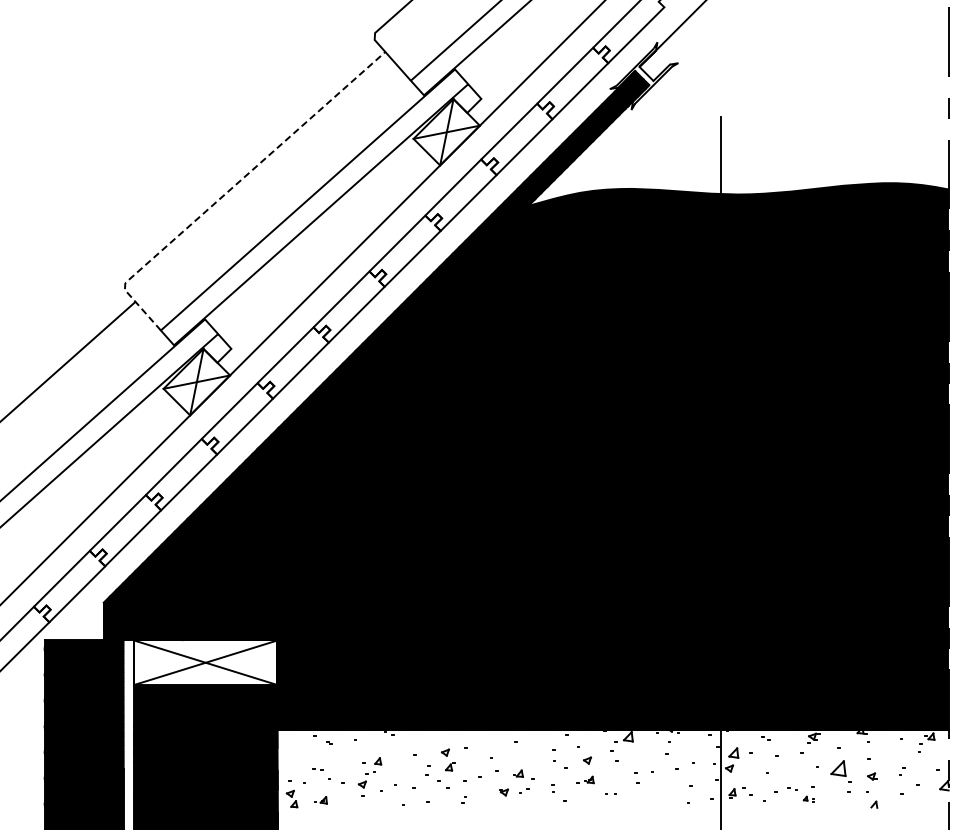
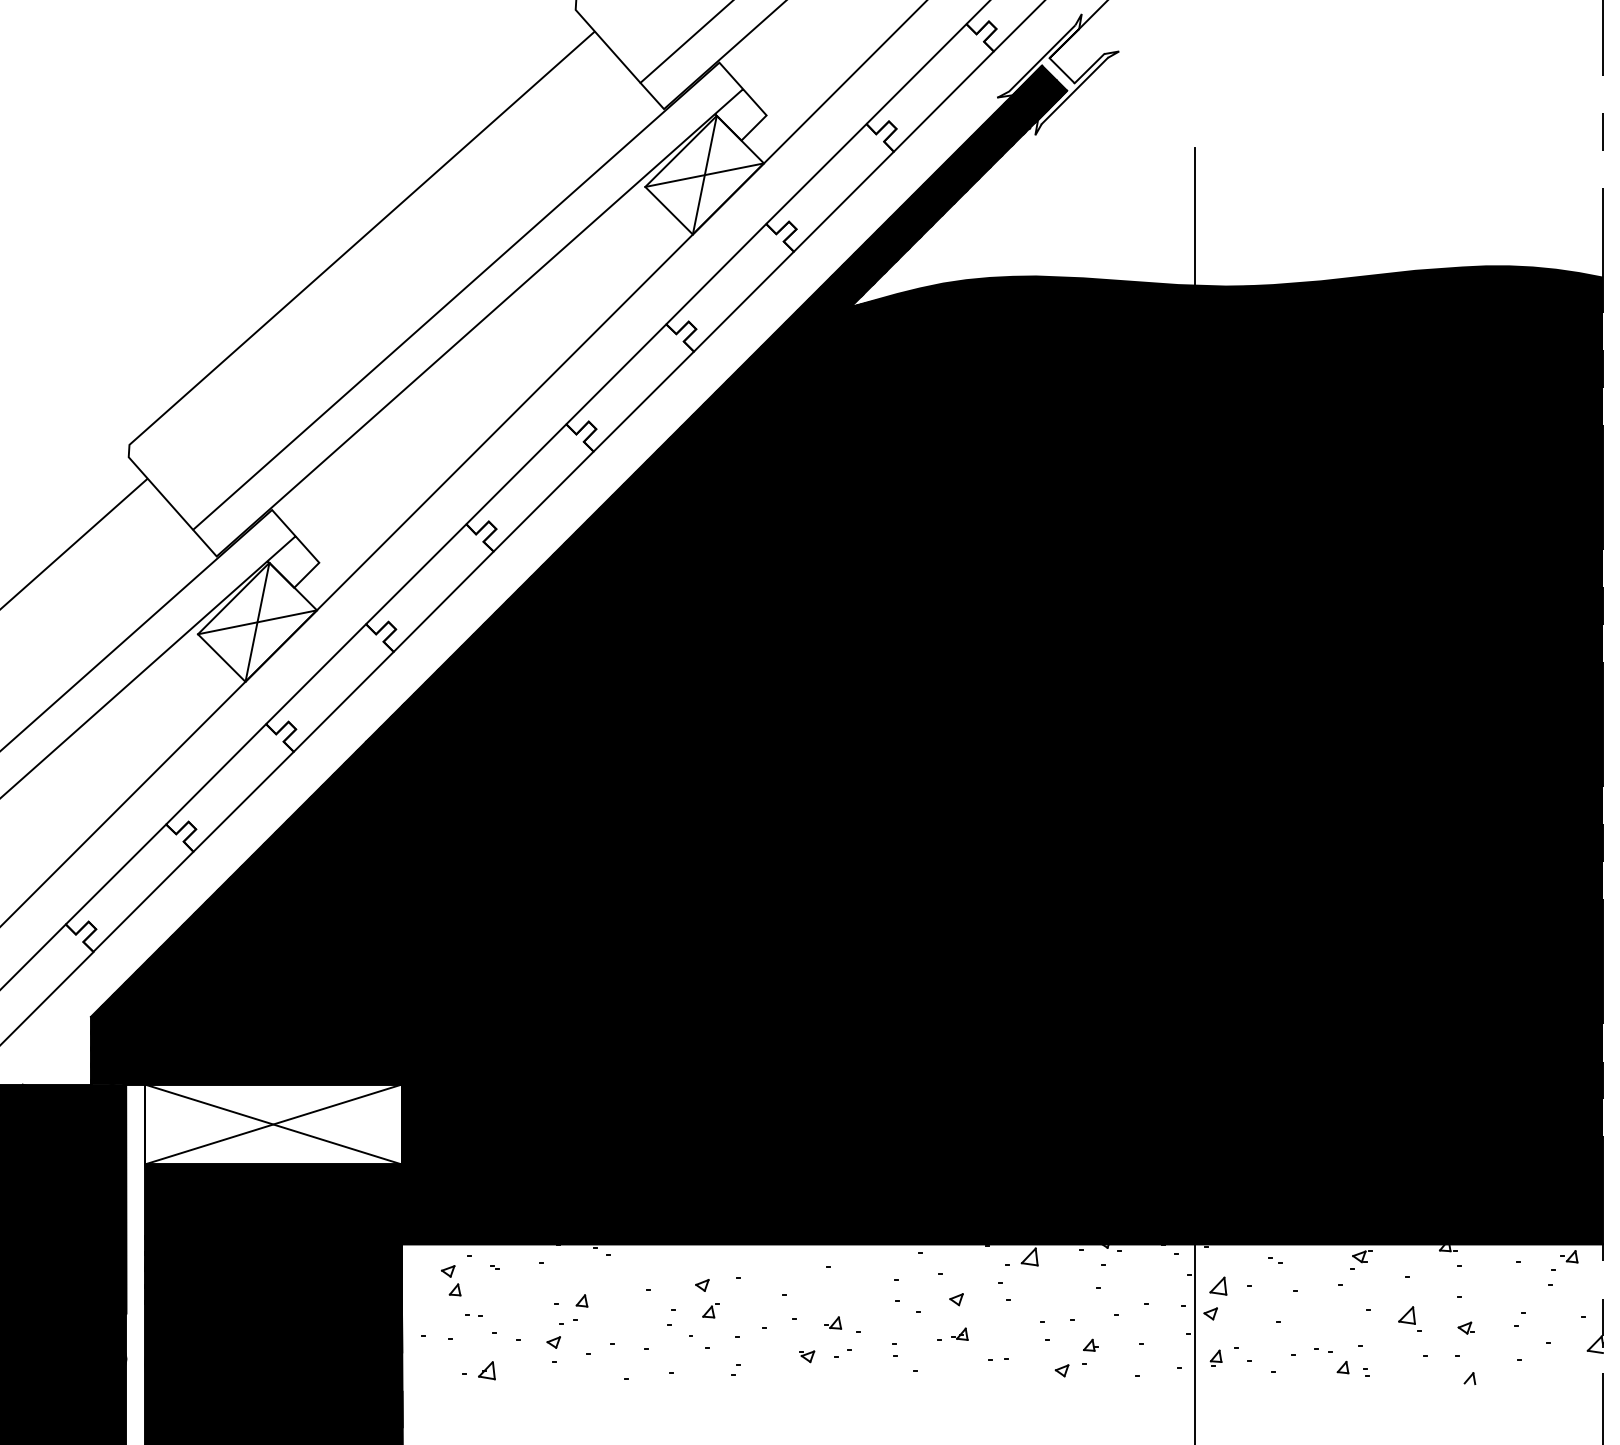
line: (231, 188) -> (319, 275), dashed -> solid
part: (840, 770) -> (1409, 1317), size x0.62
part: (654, 793) -> (1076, 1358), added
part: (291, 798) -> (450, 1279), moved
part: (808, 798) -> (1352, 1367), size x1.67
part: (320, 800) -> (478, 1370), size x1.43

